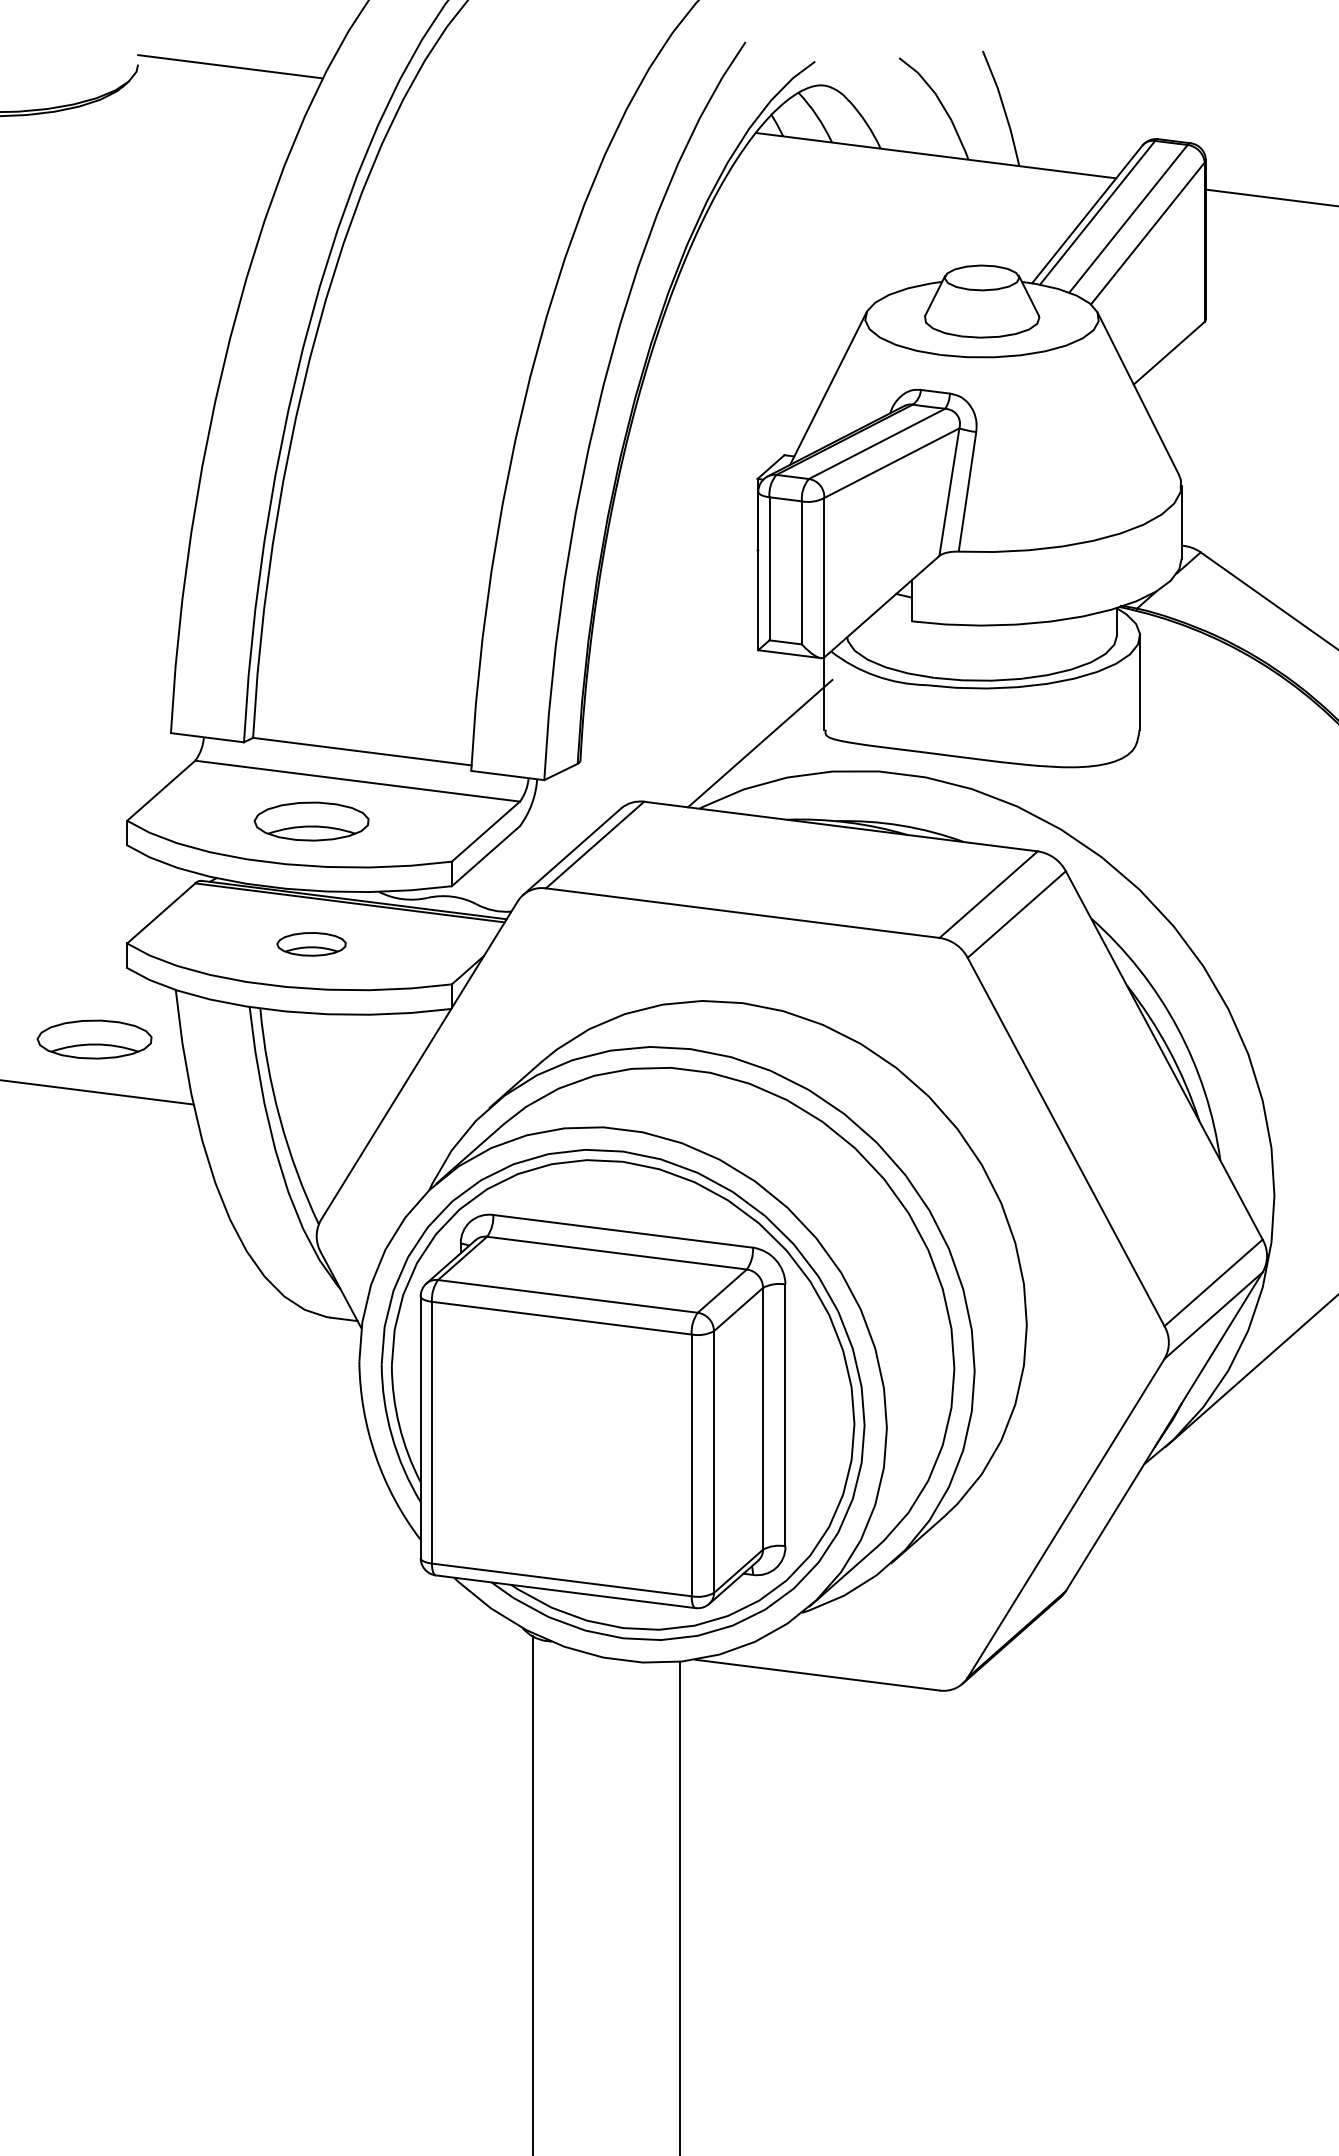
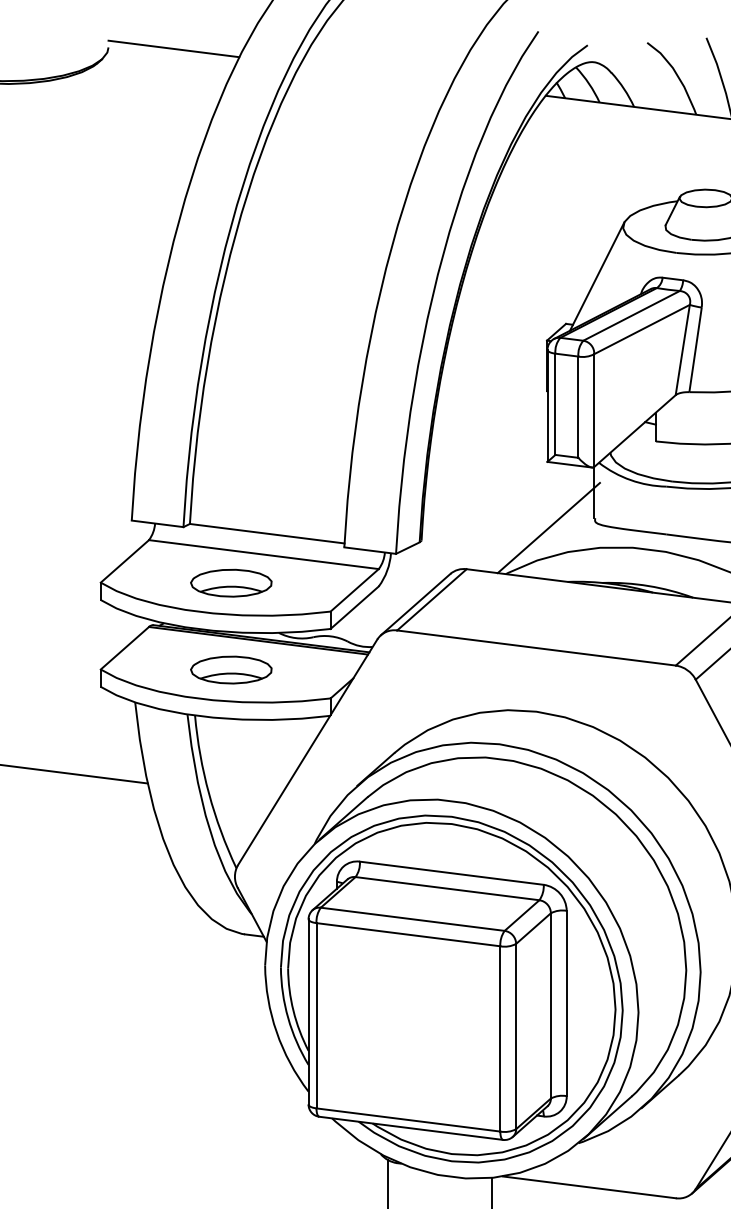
part: (311, 944) -> (231, 670), size x1.67
part: (94, 1039) -> (77, 737), removed

